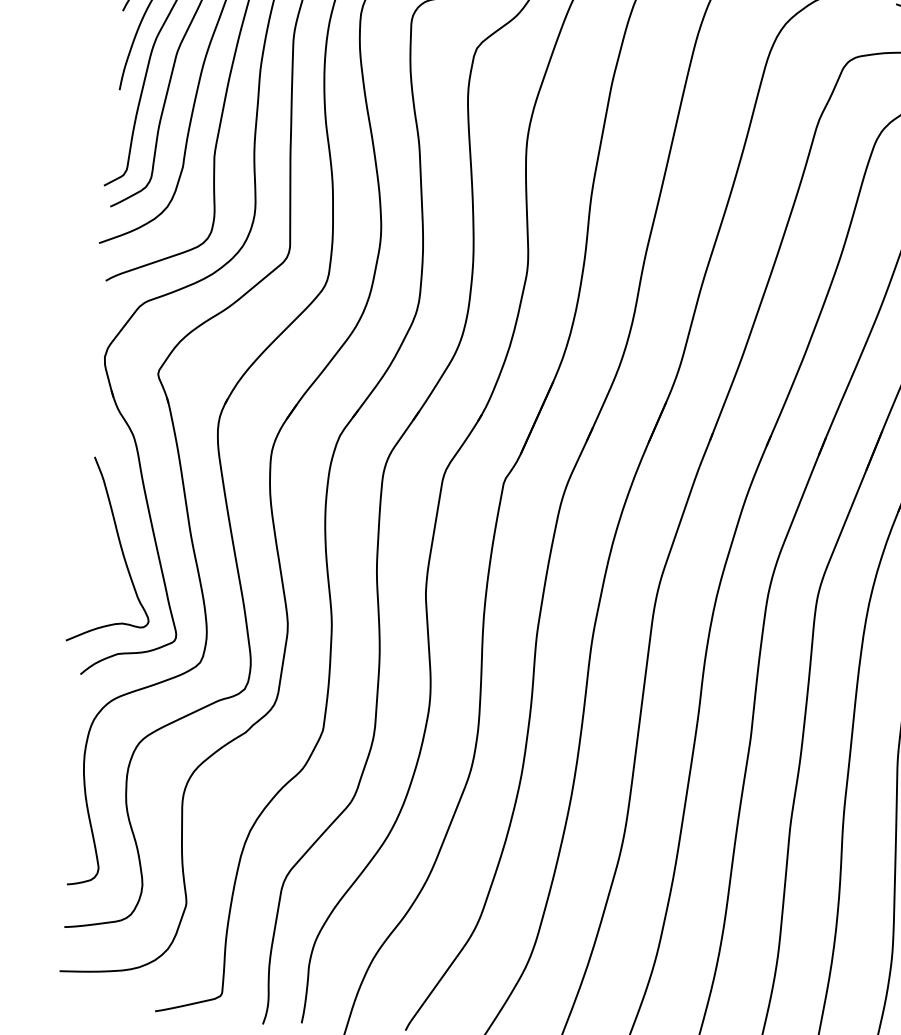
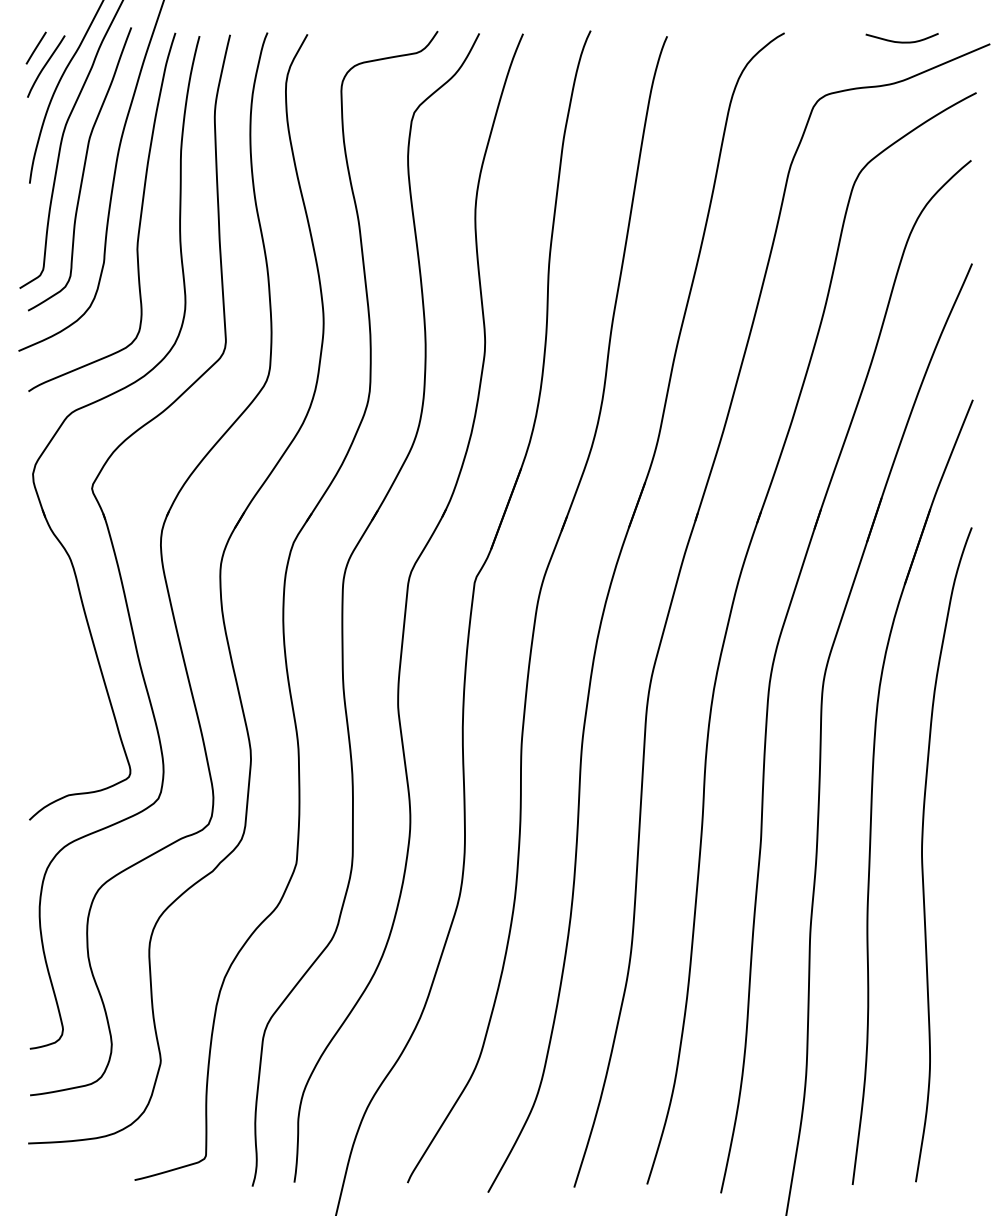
curve: (121, 550) -> (64, 682), removed

